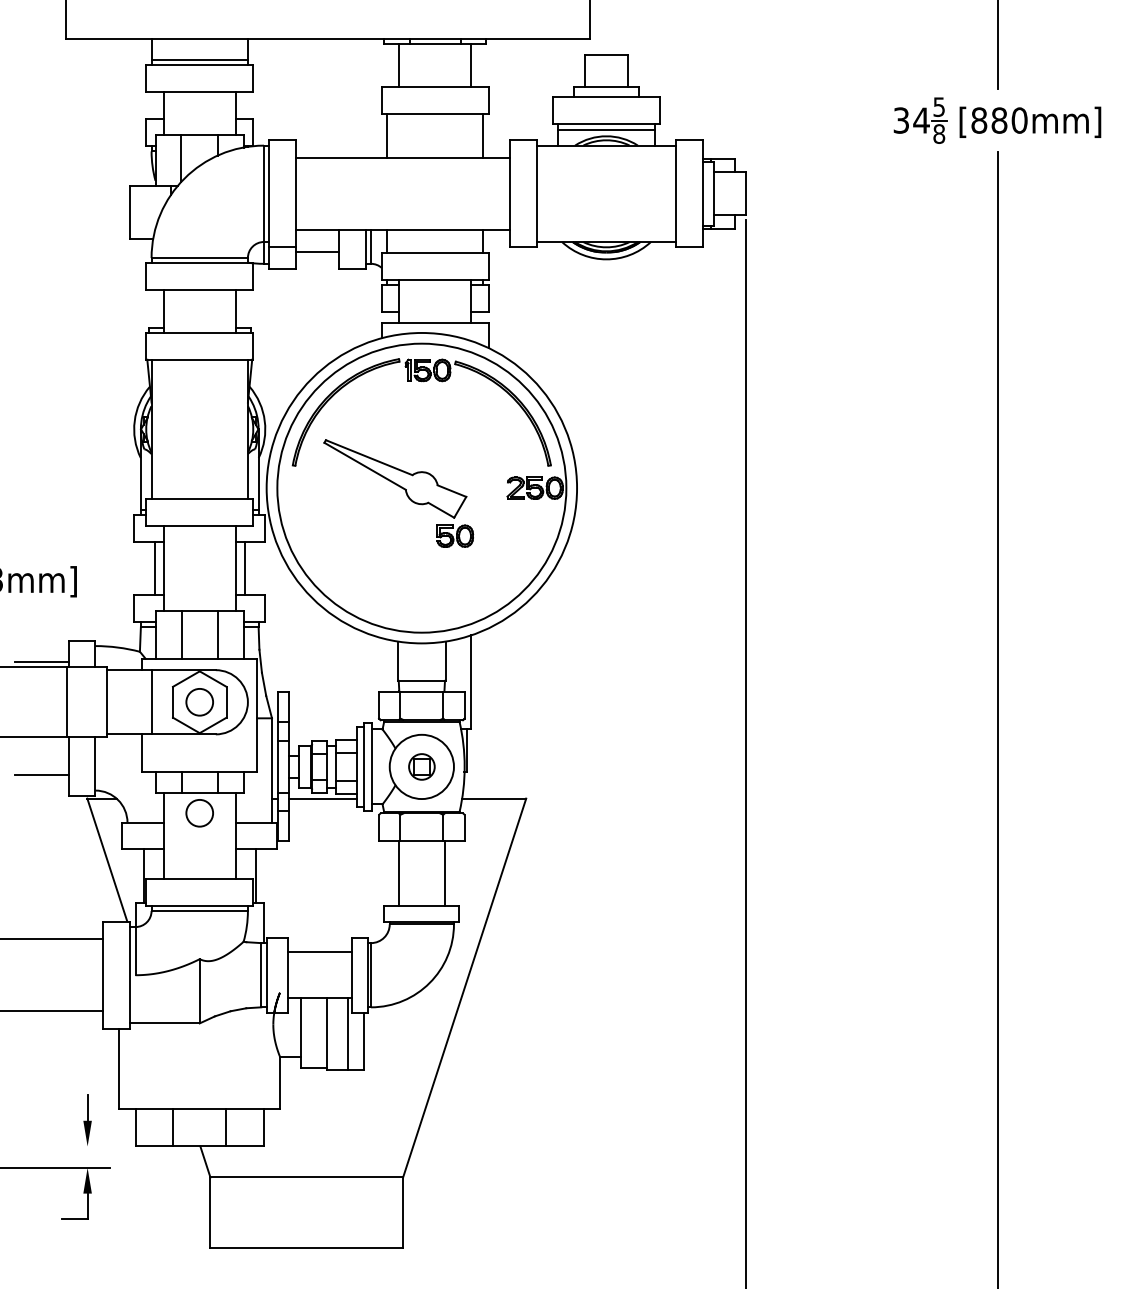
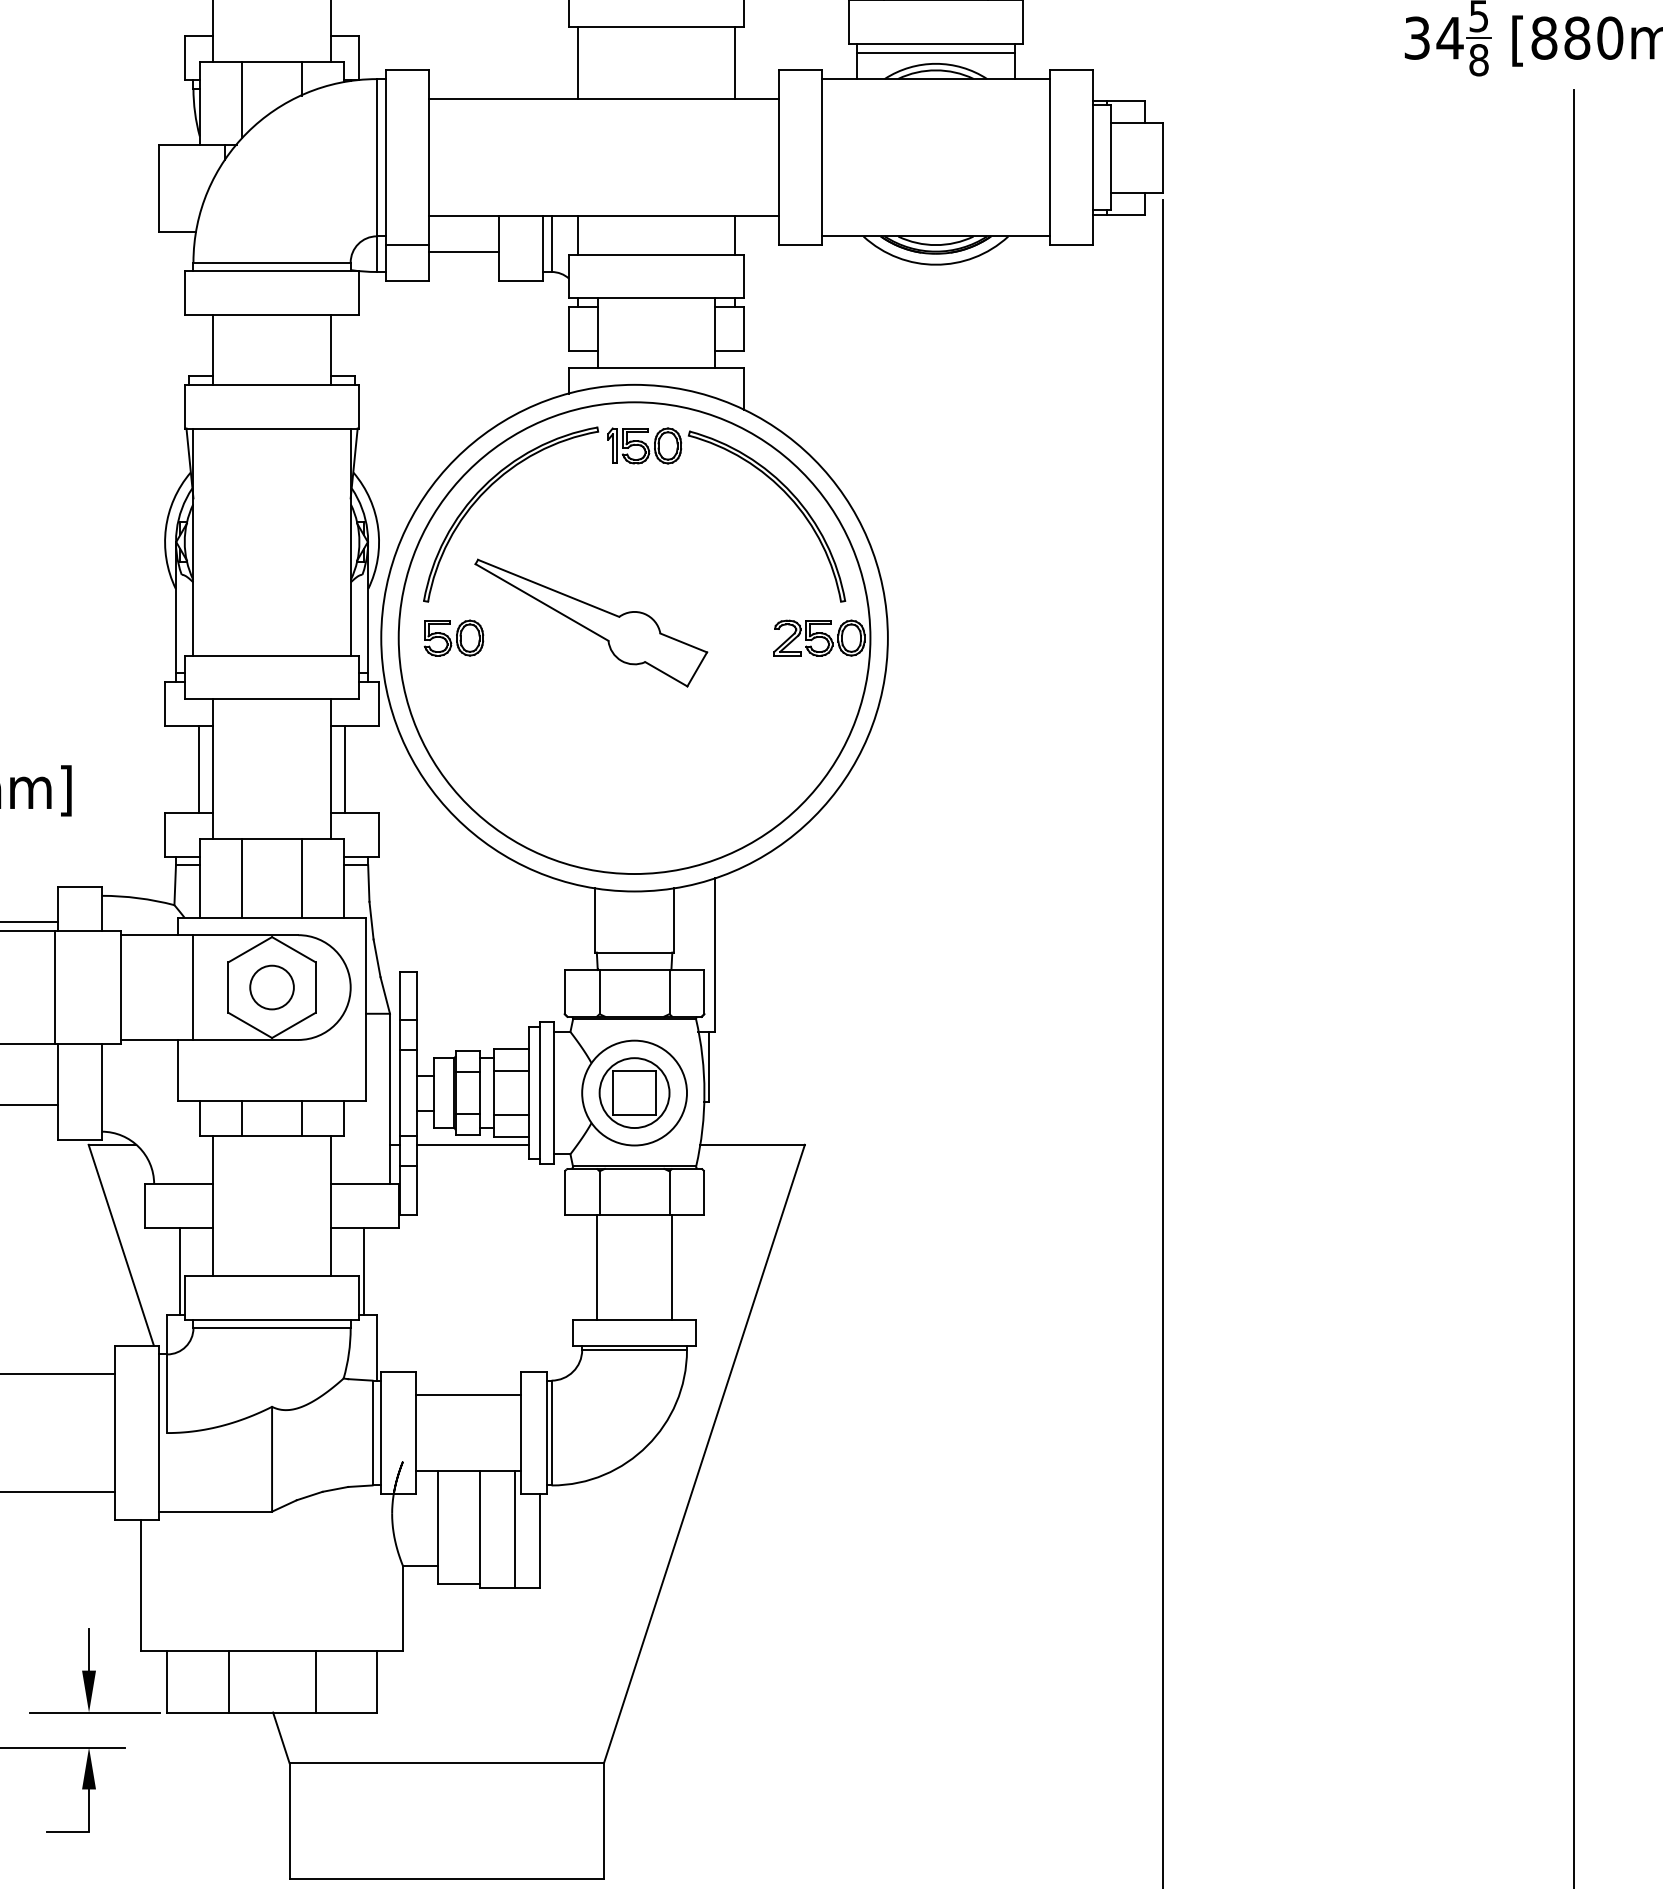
part: (455, 535) -> (454, 637), moved
part: (421, 766) -> (633, 1092), size x1.67
circle: (199, 813) -> (271, 1169), removed
line: (91, 1146) -> (95, 1712), added

